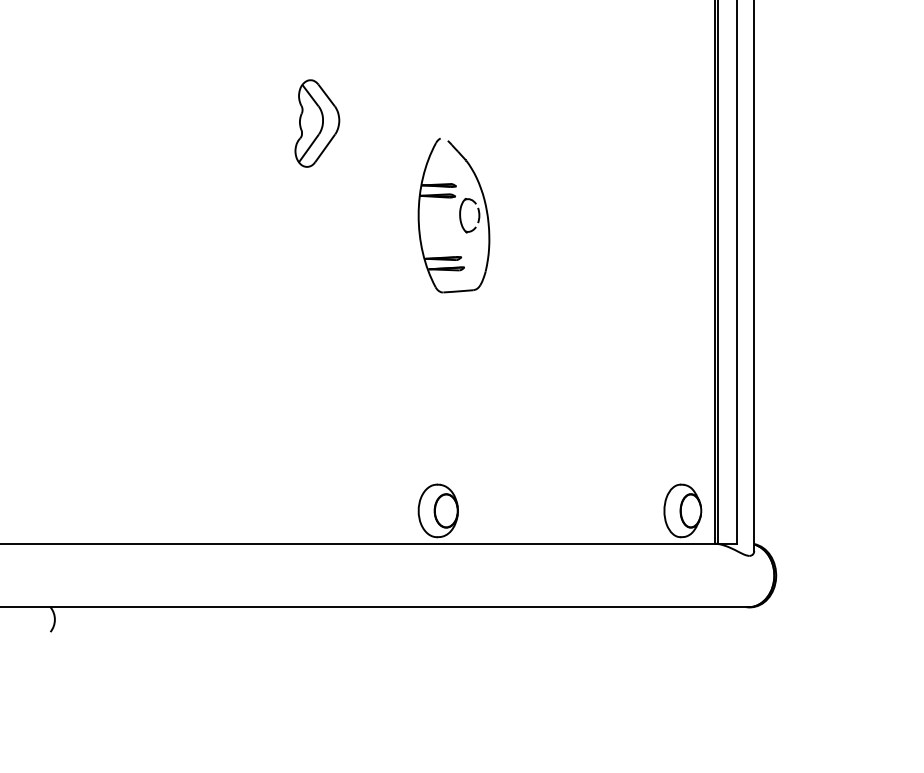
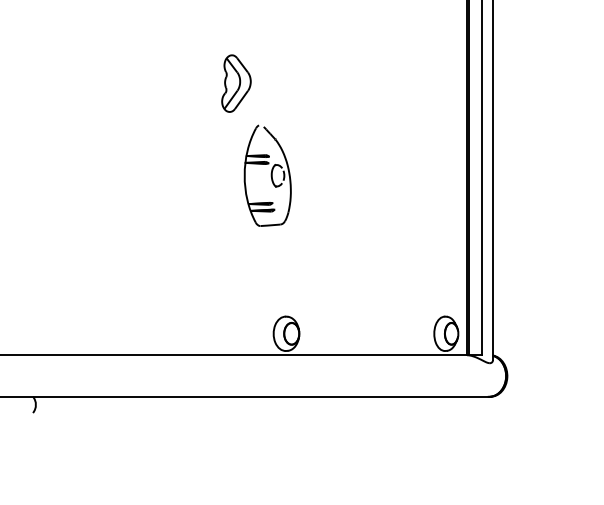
part: (317, 123) -> (236, 83), moved
part: (453, 215) -> (267, 175), moved

